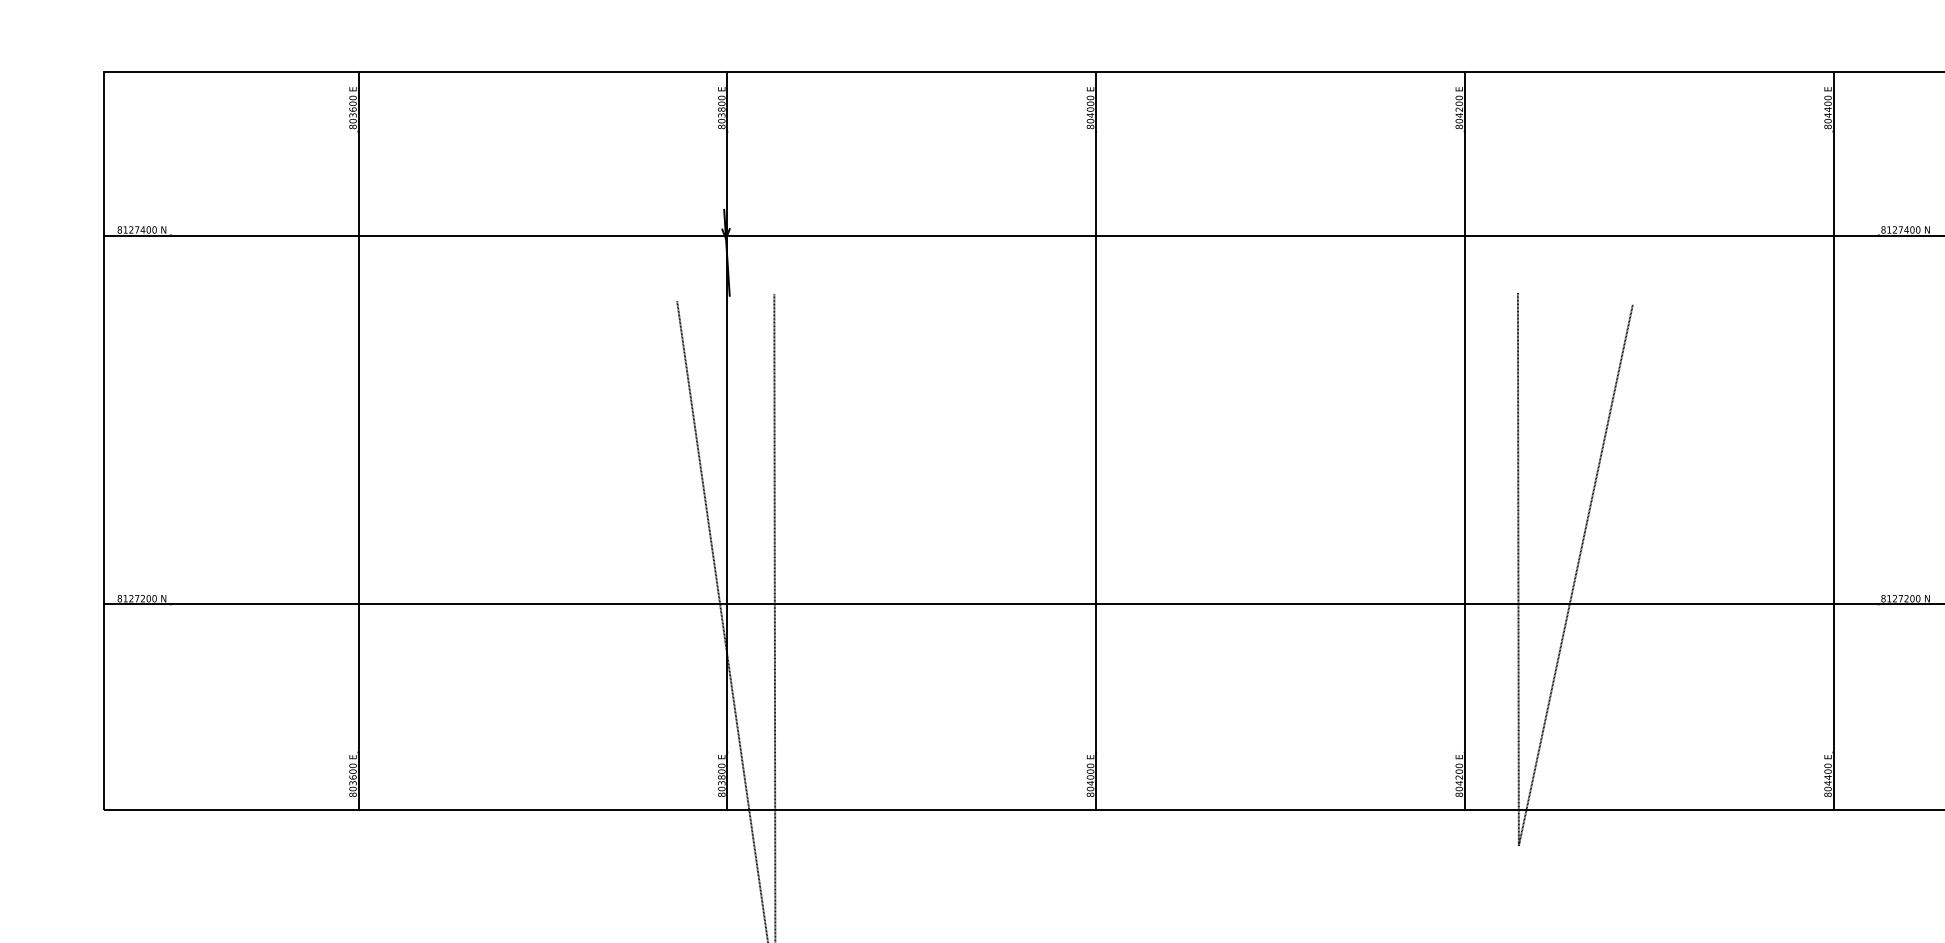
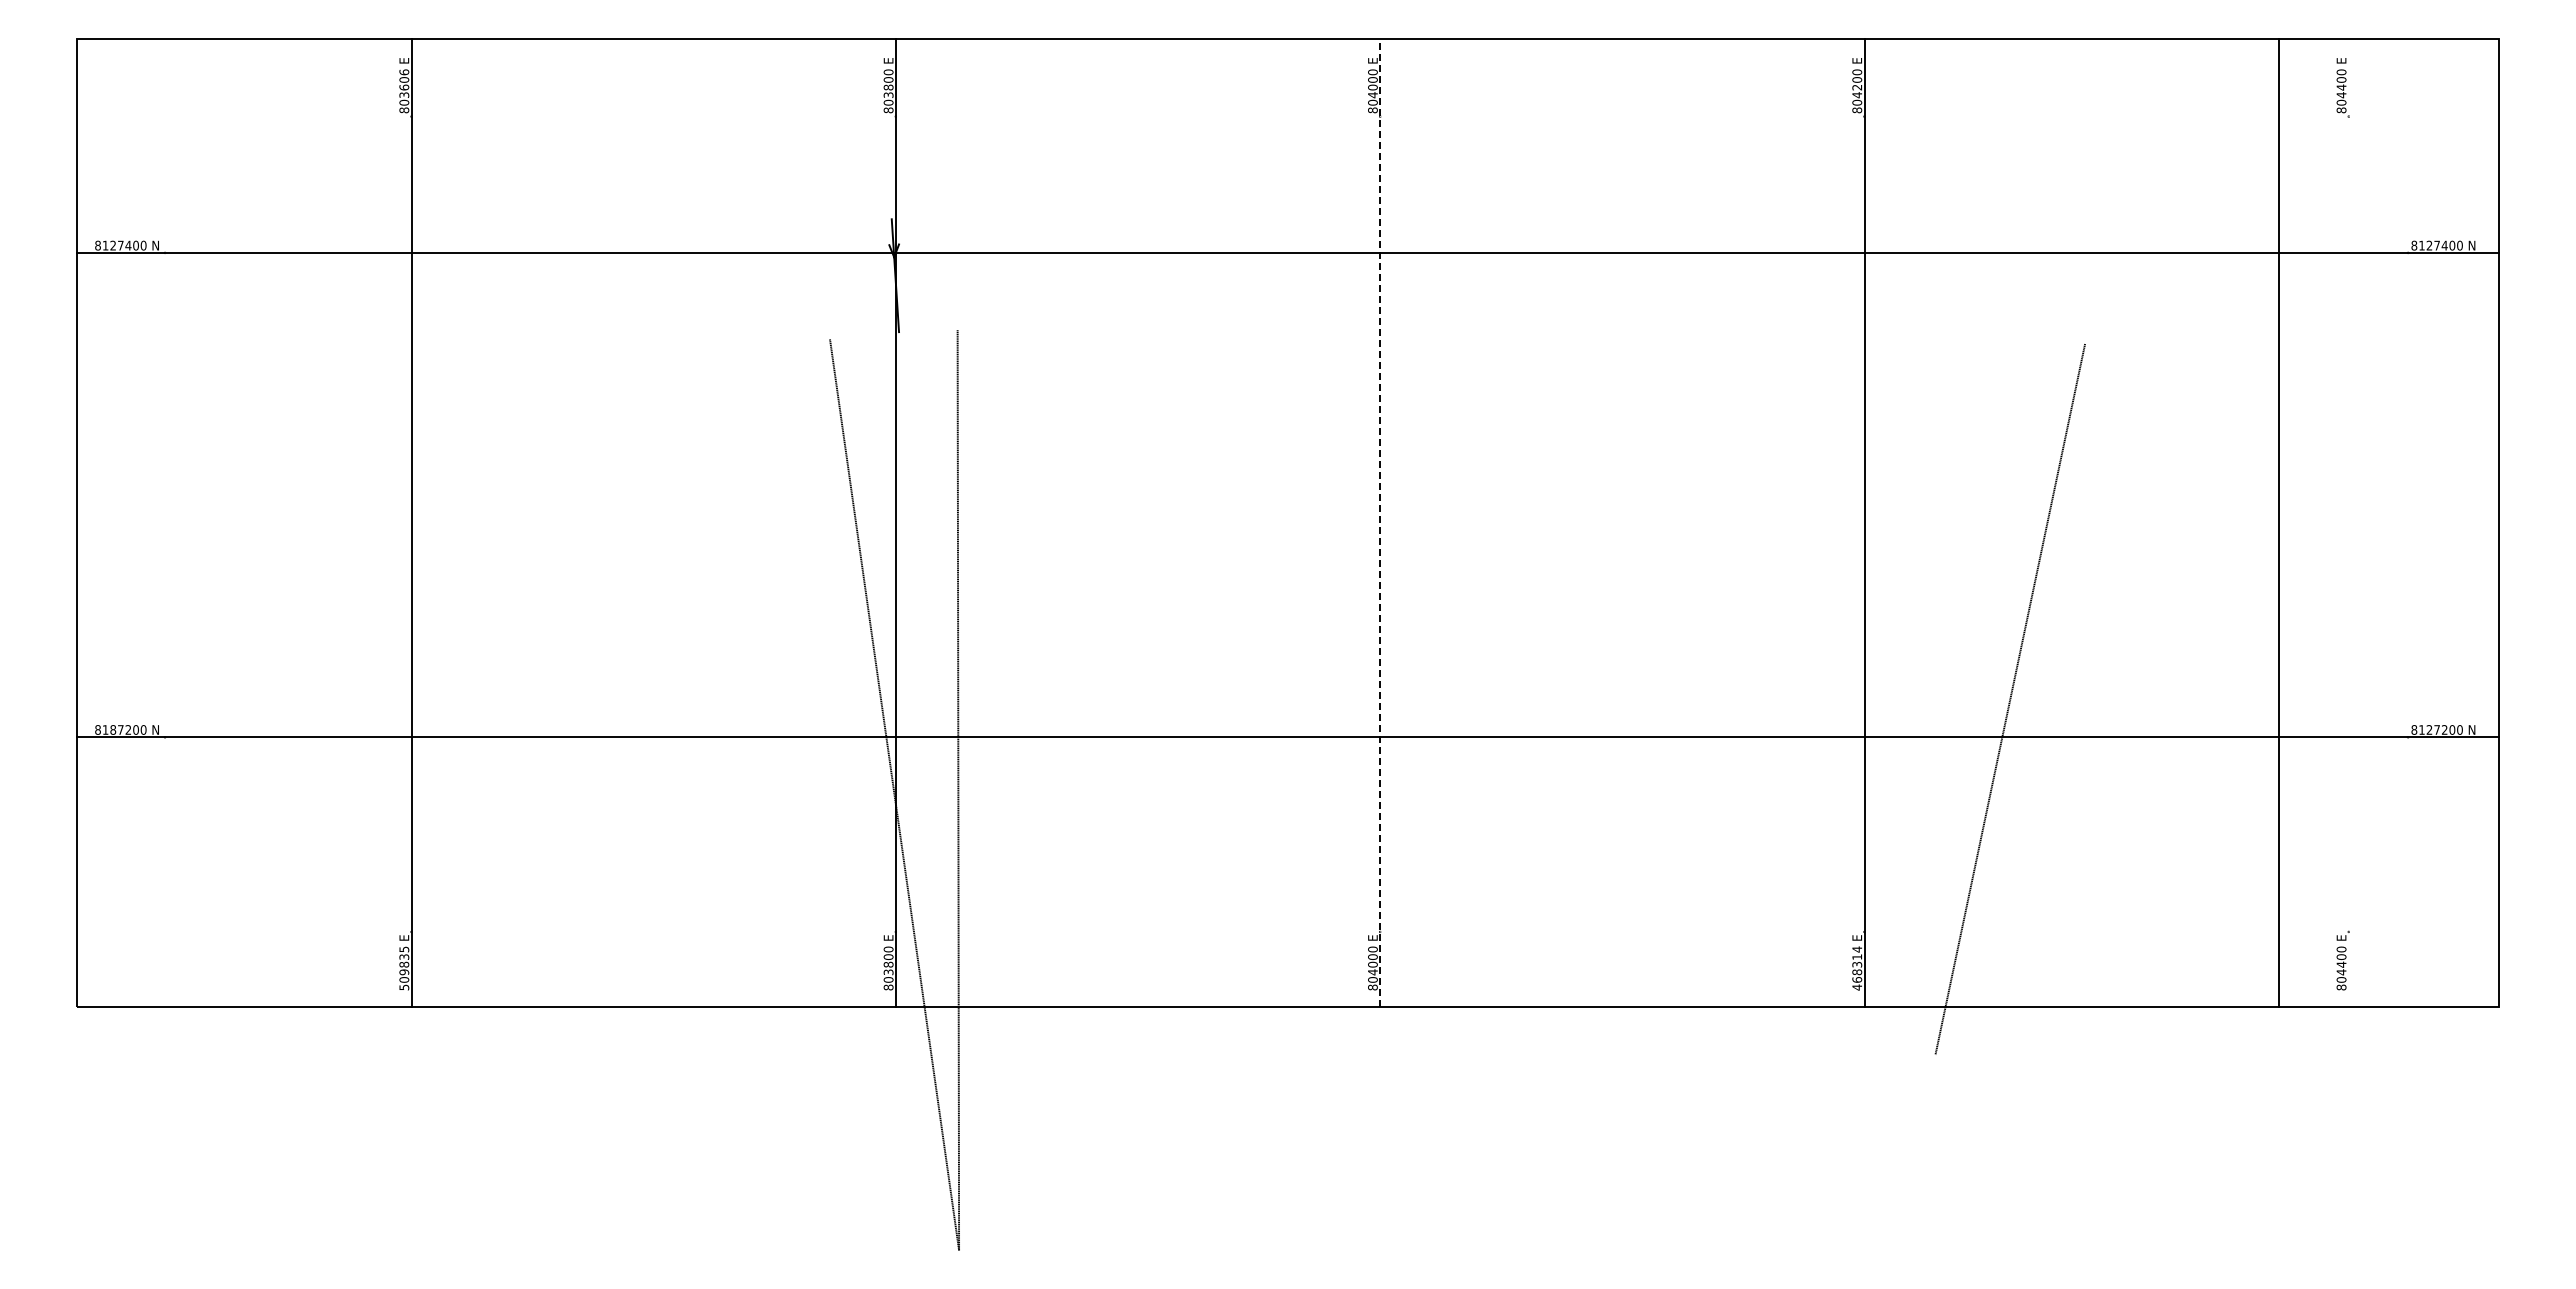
text: (352, 98) -> (403, 72), 803600 -> 803606
line: (1096, 440) -> (1380, 522), solid -> dashed
line: (1833, 440) -> (2278, 522), moved
line: (1518, 569) -> (1934, 691), removed
text: (131, 598) -> (113, 729), 8127200 -> 8187200
text: (353, 780) -> (404, 968), 803600 -> 509835
text: (1459, 780) -> (1857, 968), 804200 -> 468314

